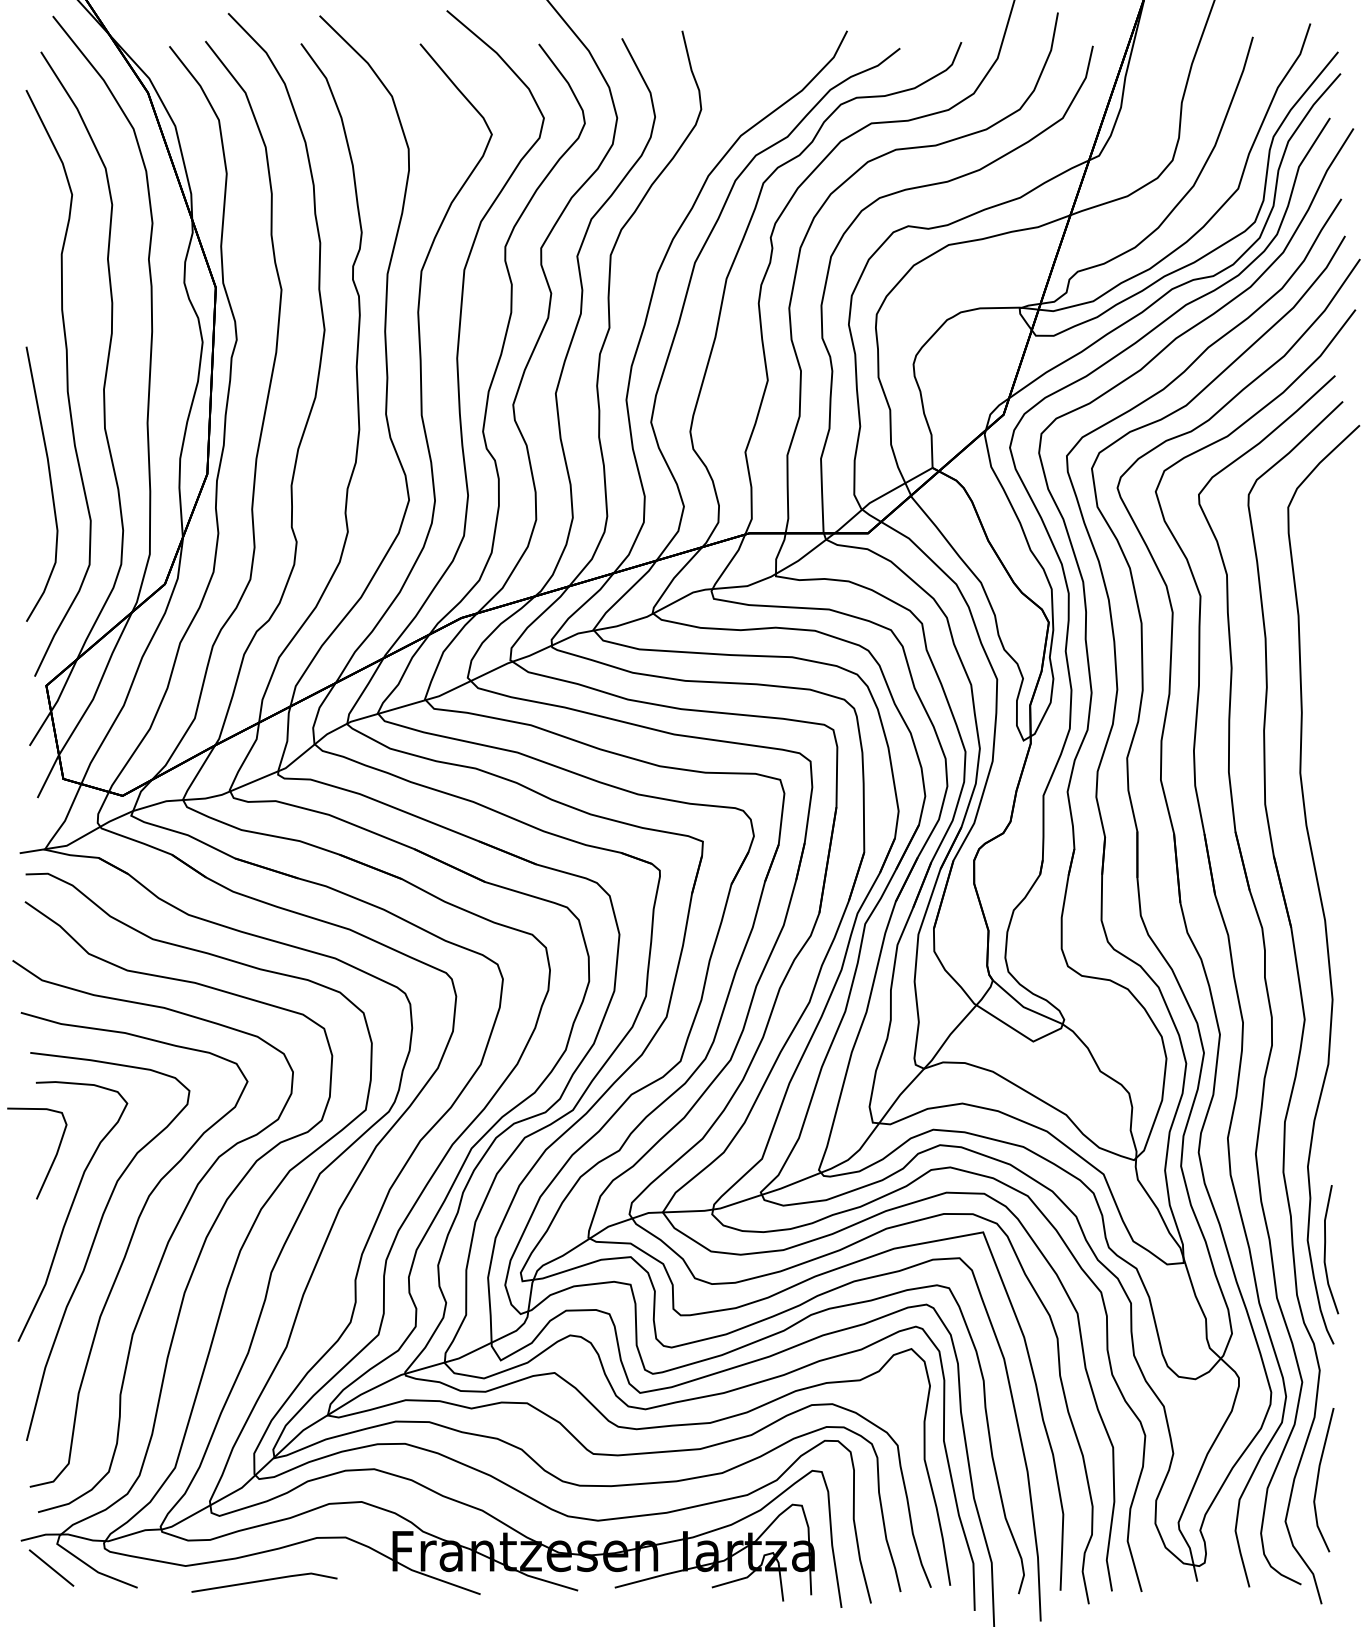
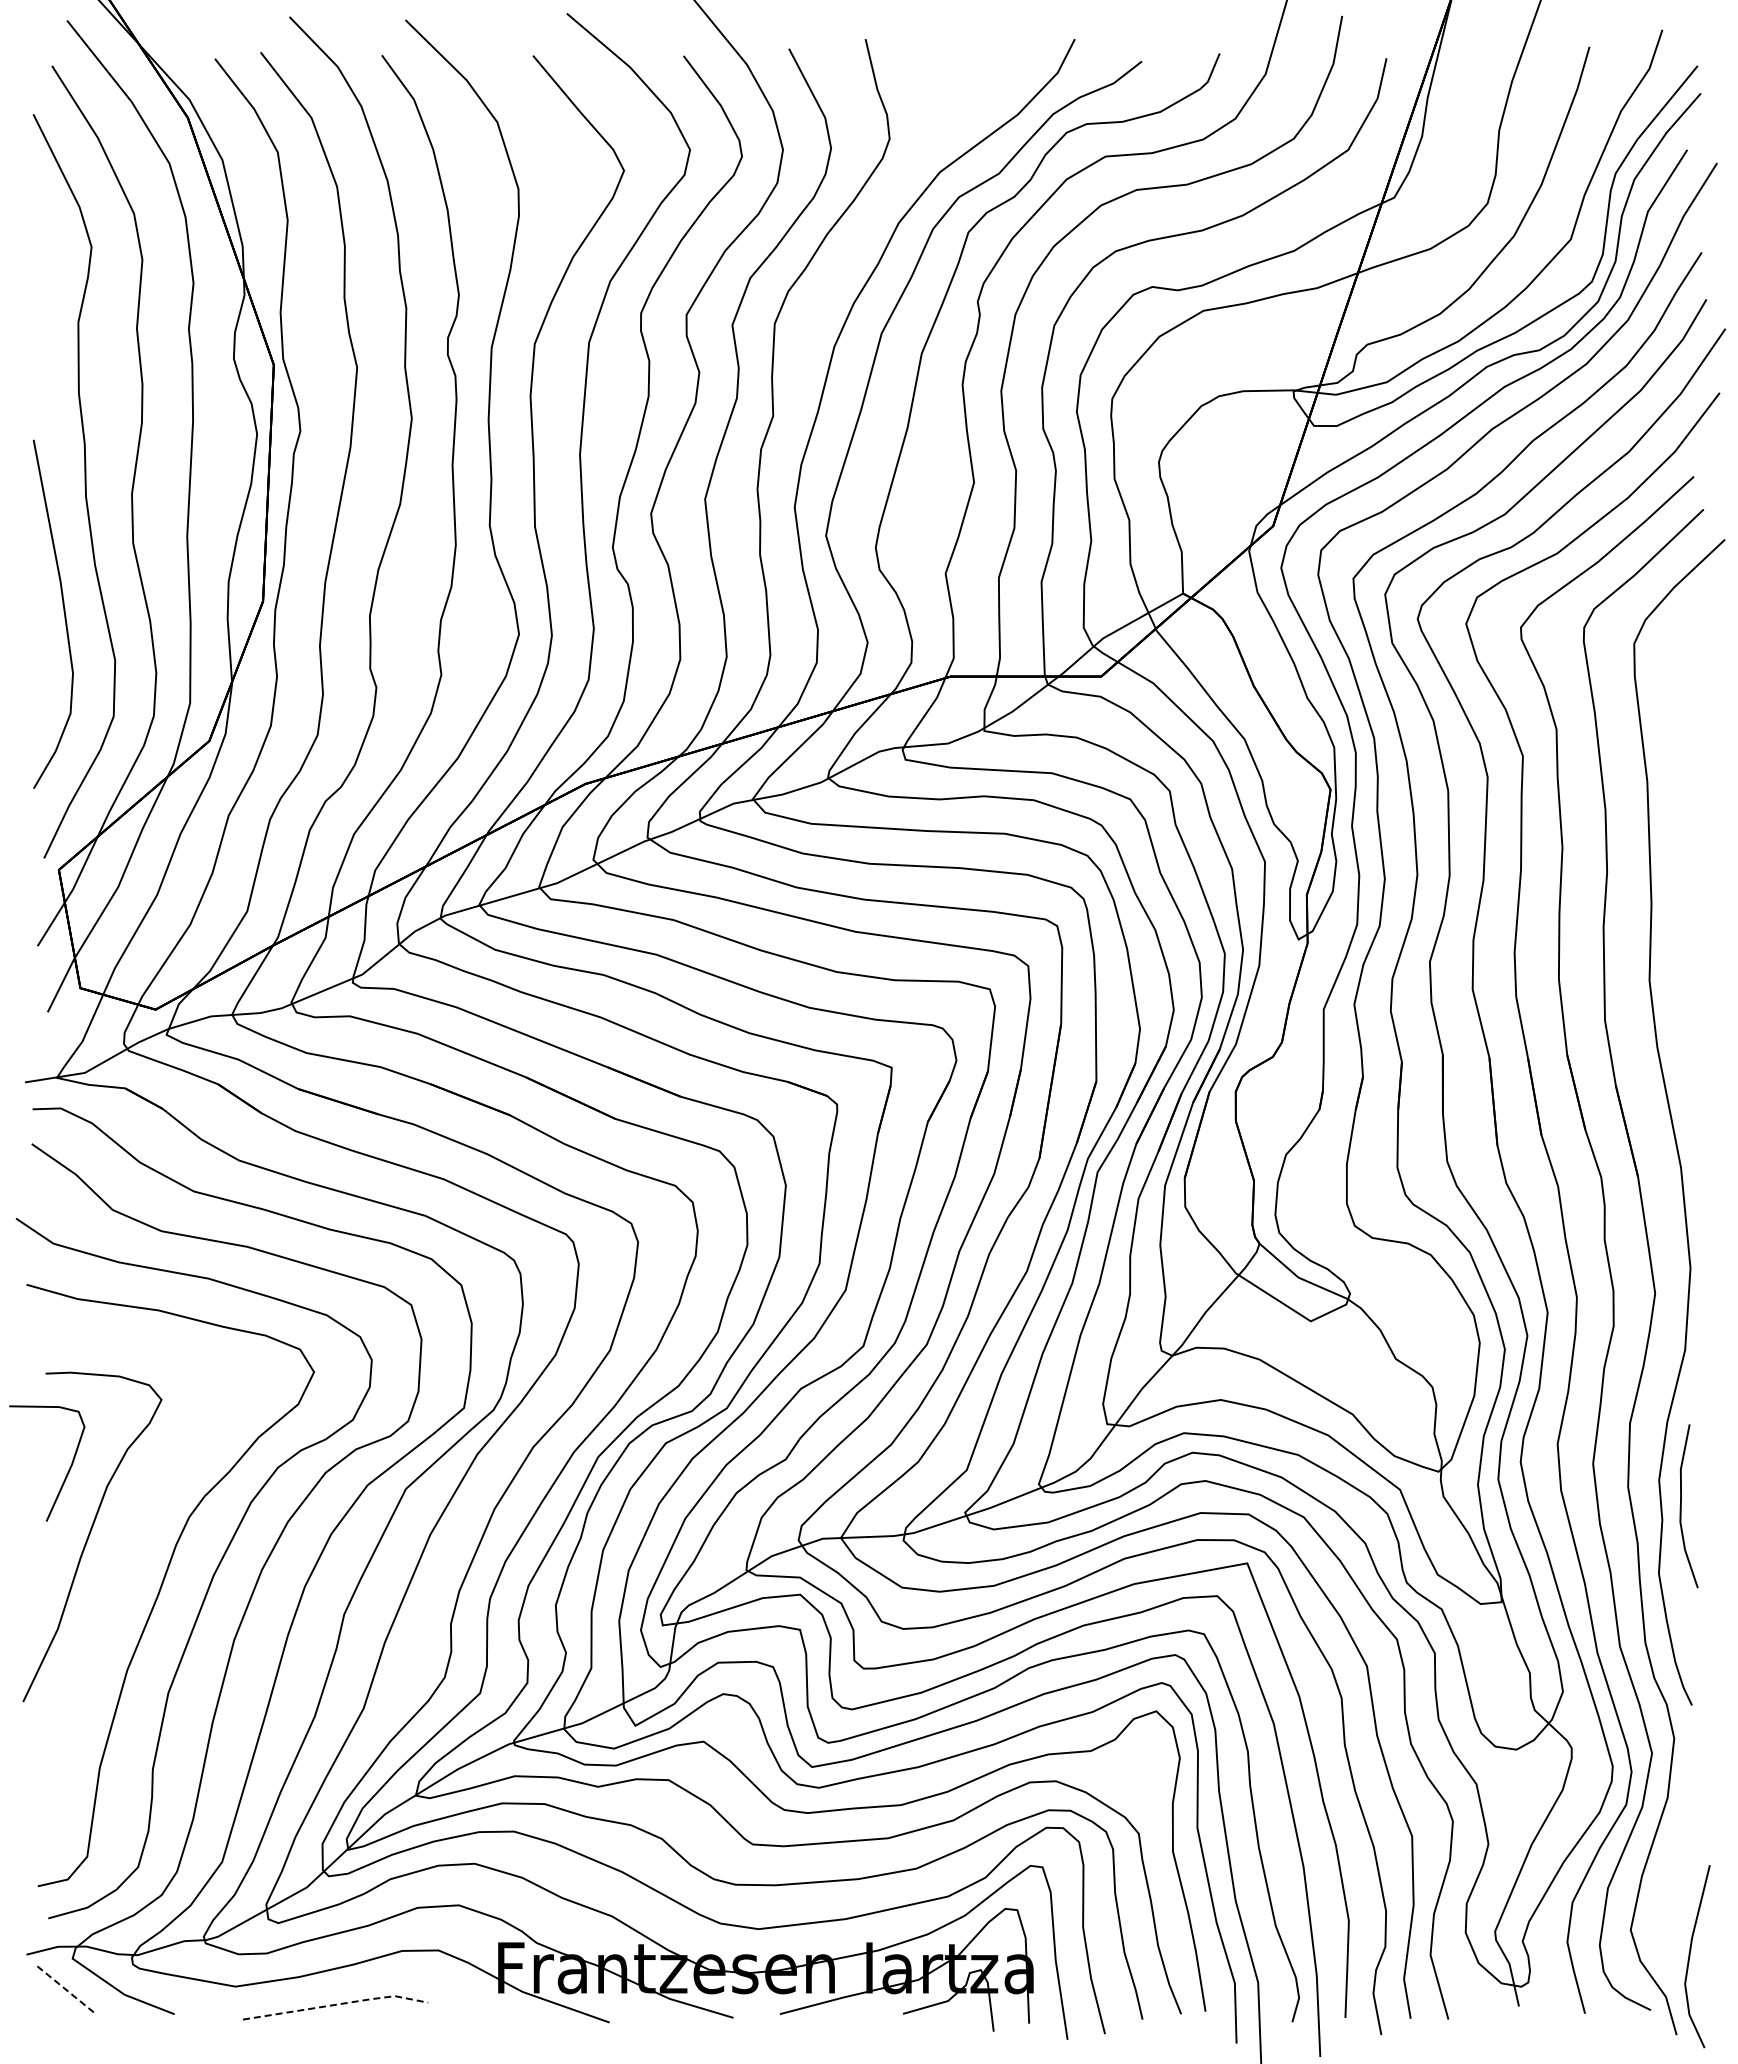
curve: (94, 1241) -> (120, 1574), removed
curve: (1325, 1249) -> (1681, 1506), moved
line: (1318, 1480) -> (1690, 1956), moved
line: (51, 1568) -> (65, 1989), solid -> dashed
line: (266, 1580) -> (337, 2004), solid -> dashed

